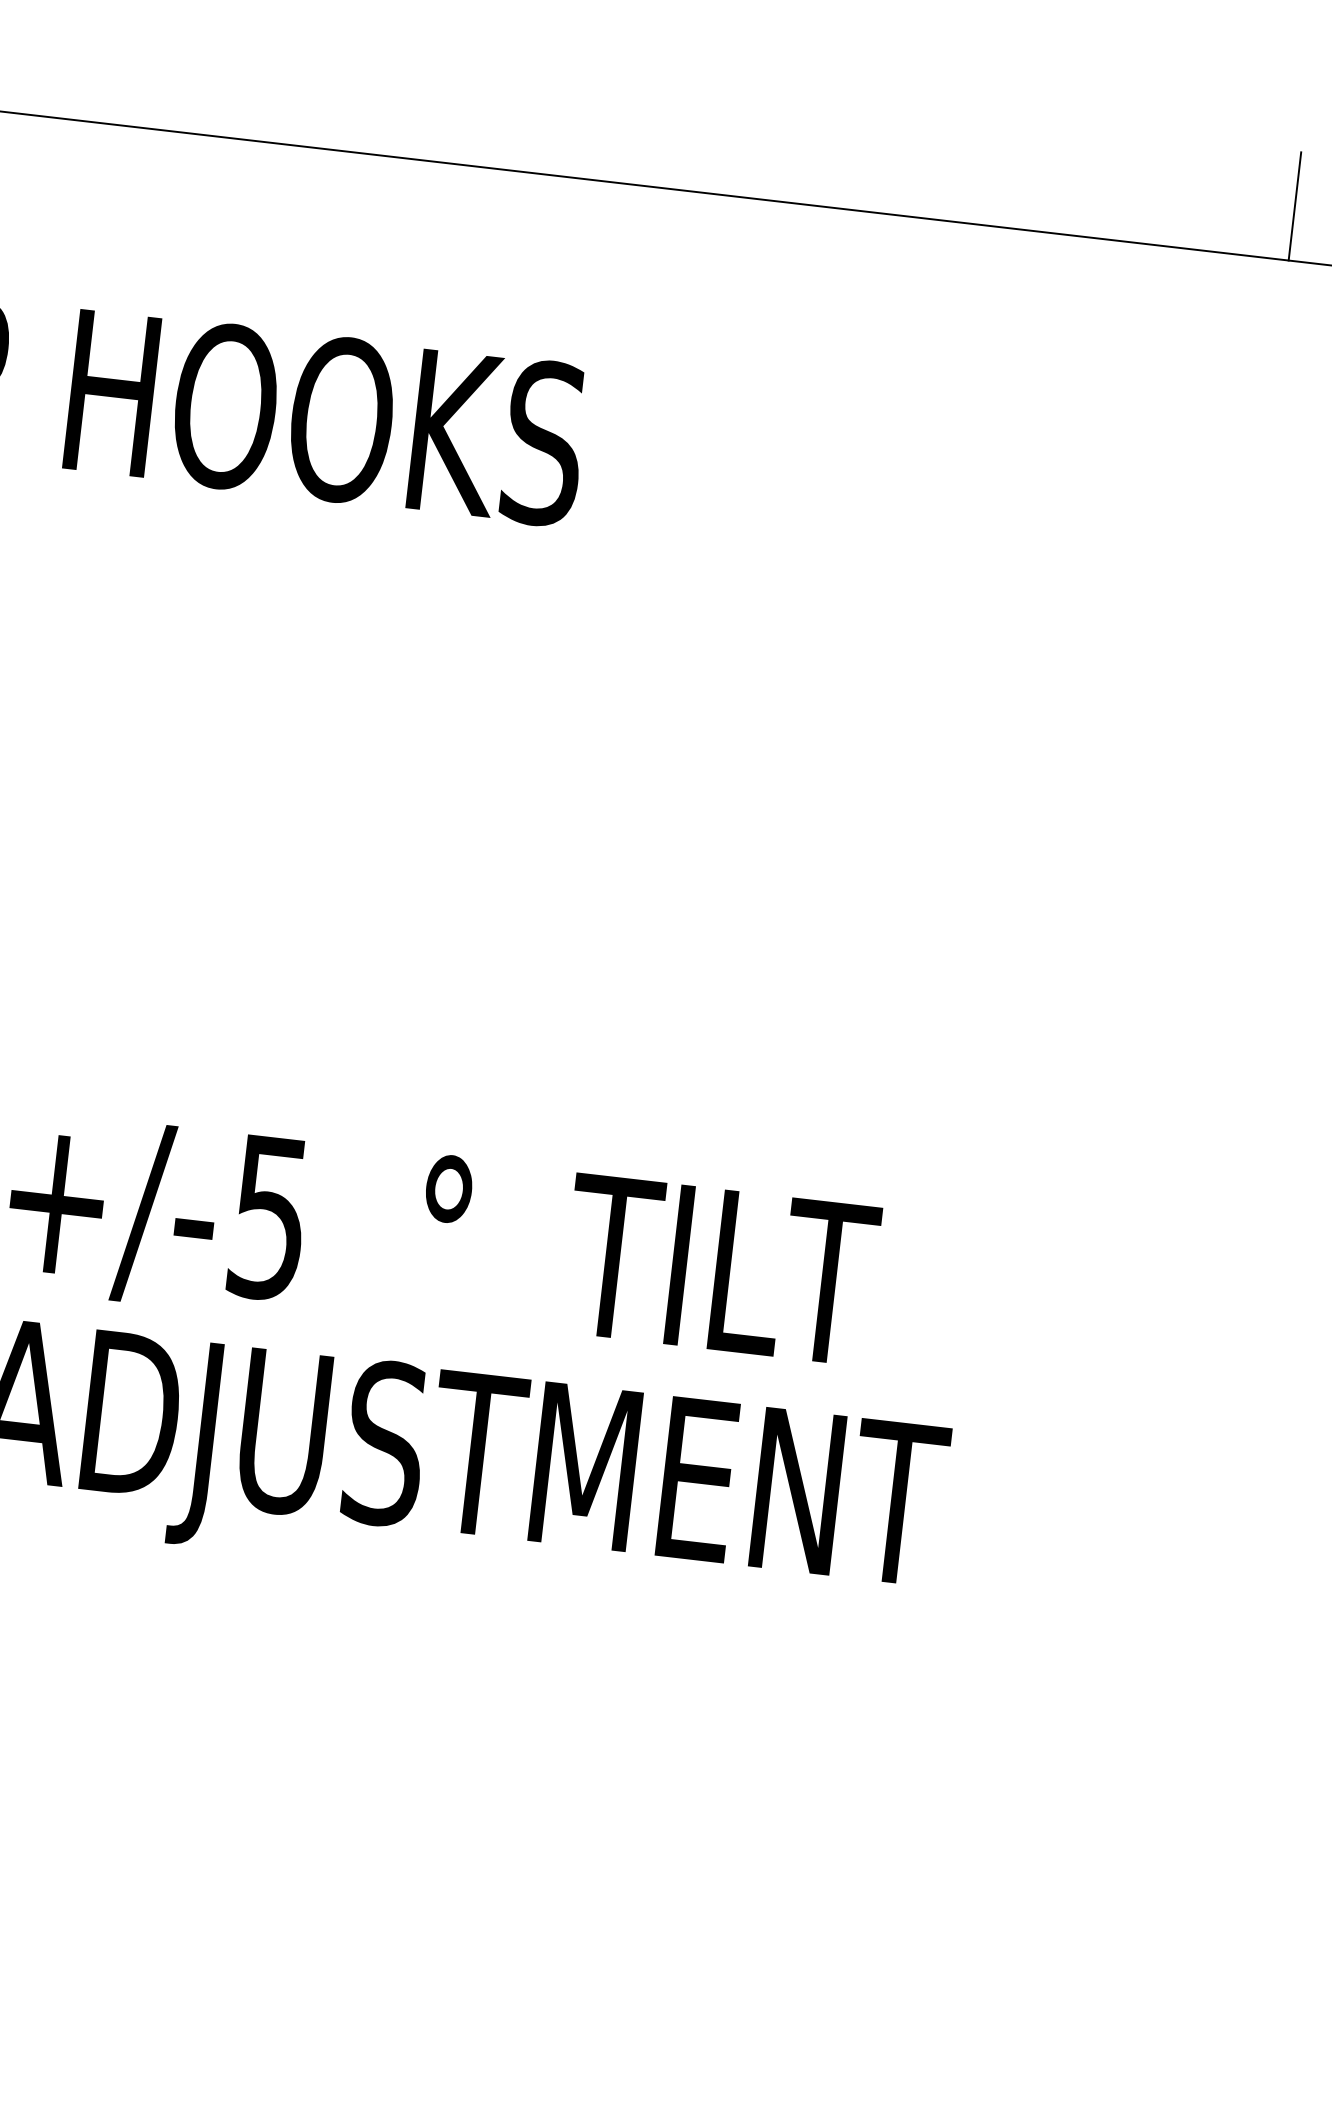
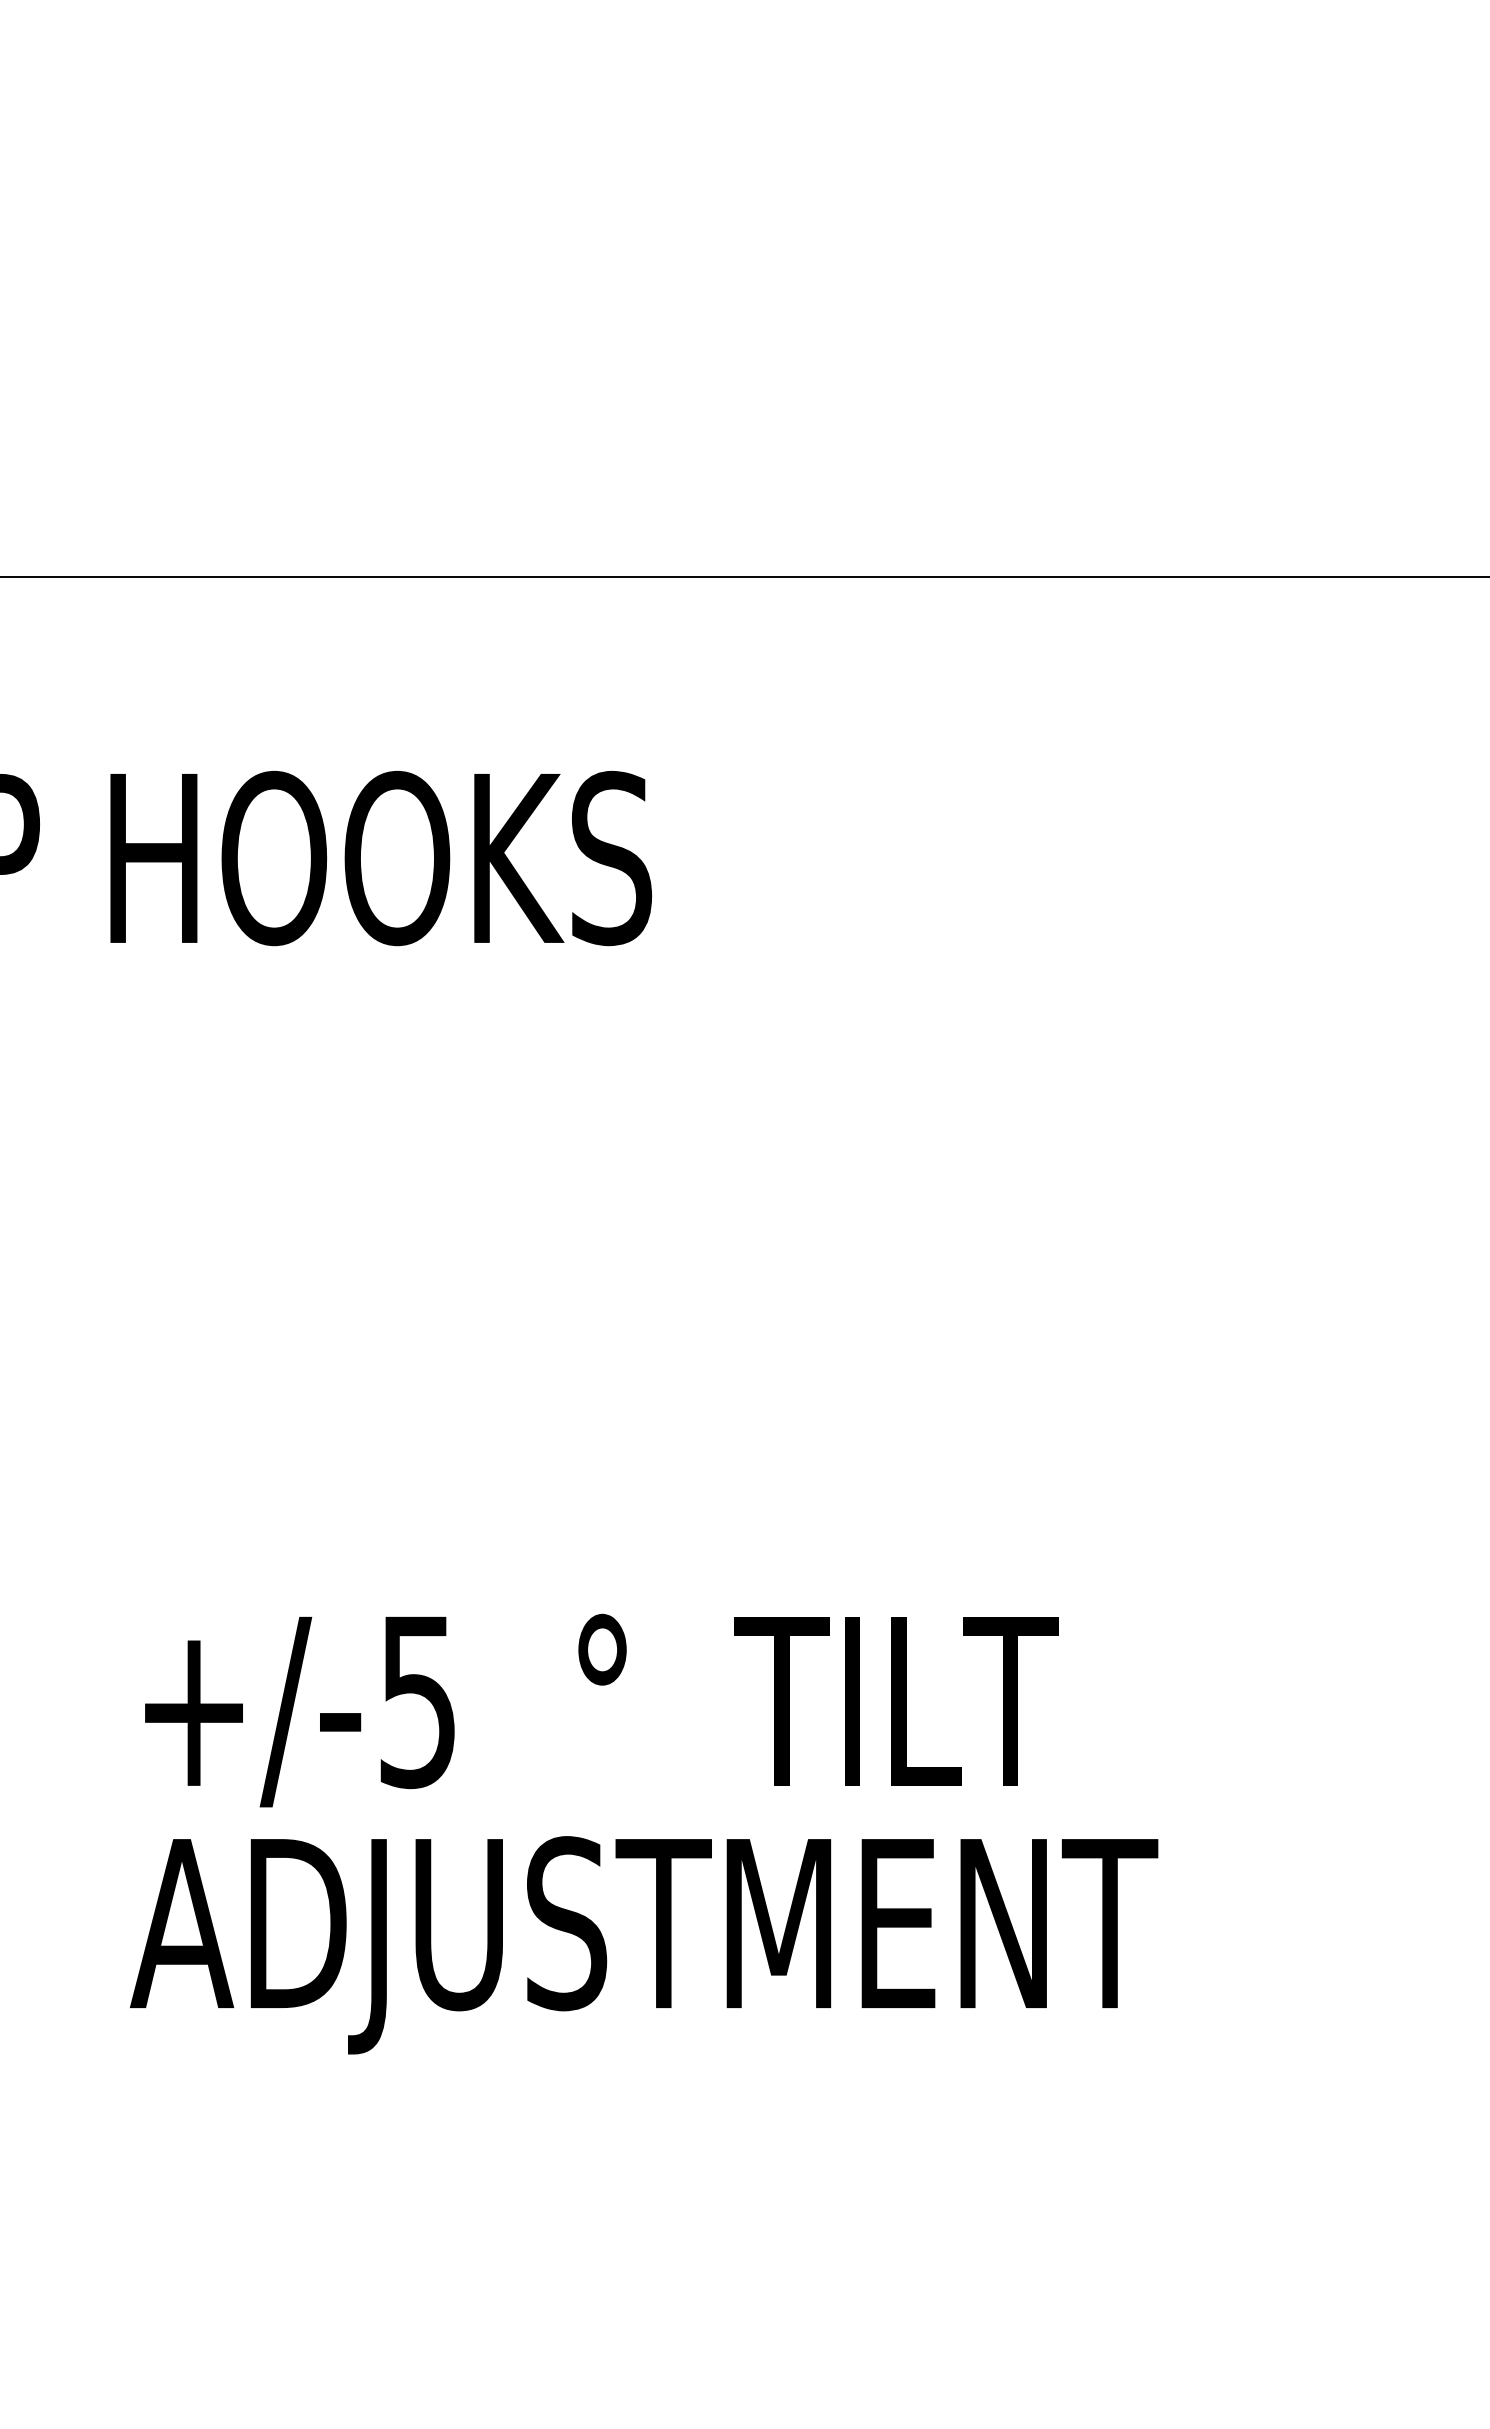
line: (1295, 206) -> (1368, 519), removed

